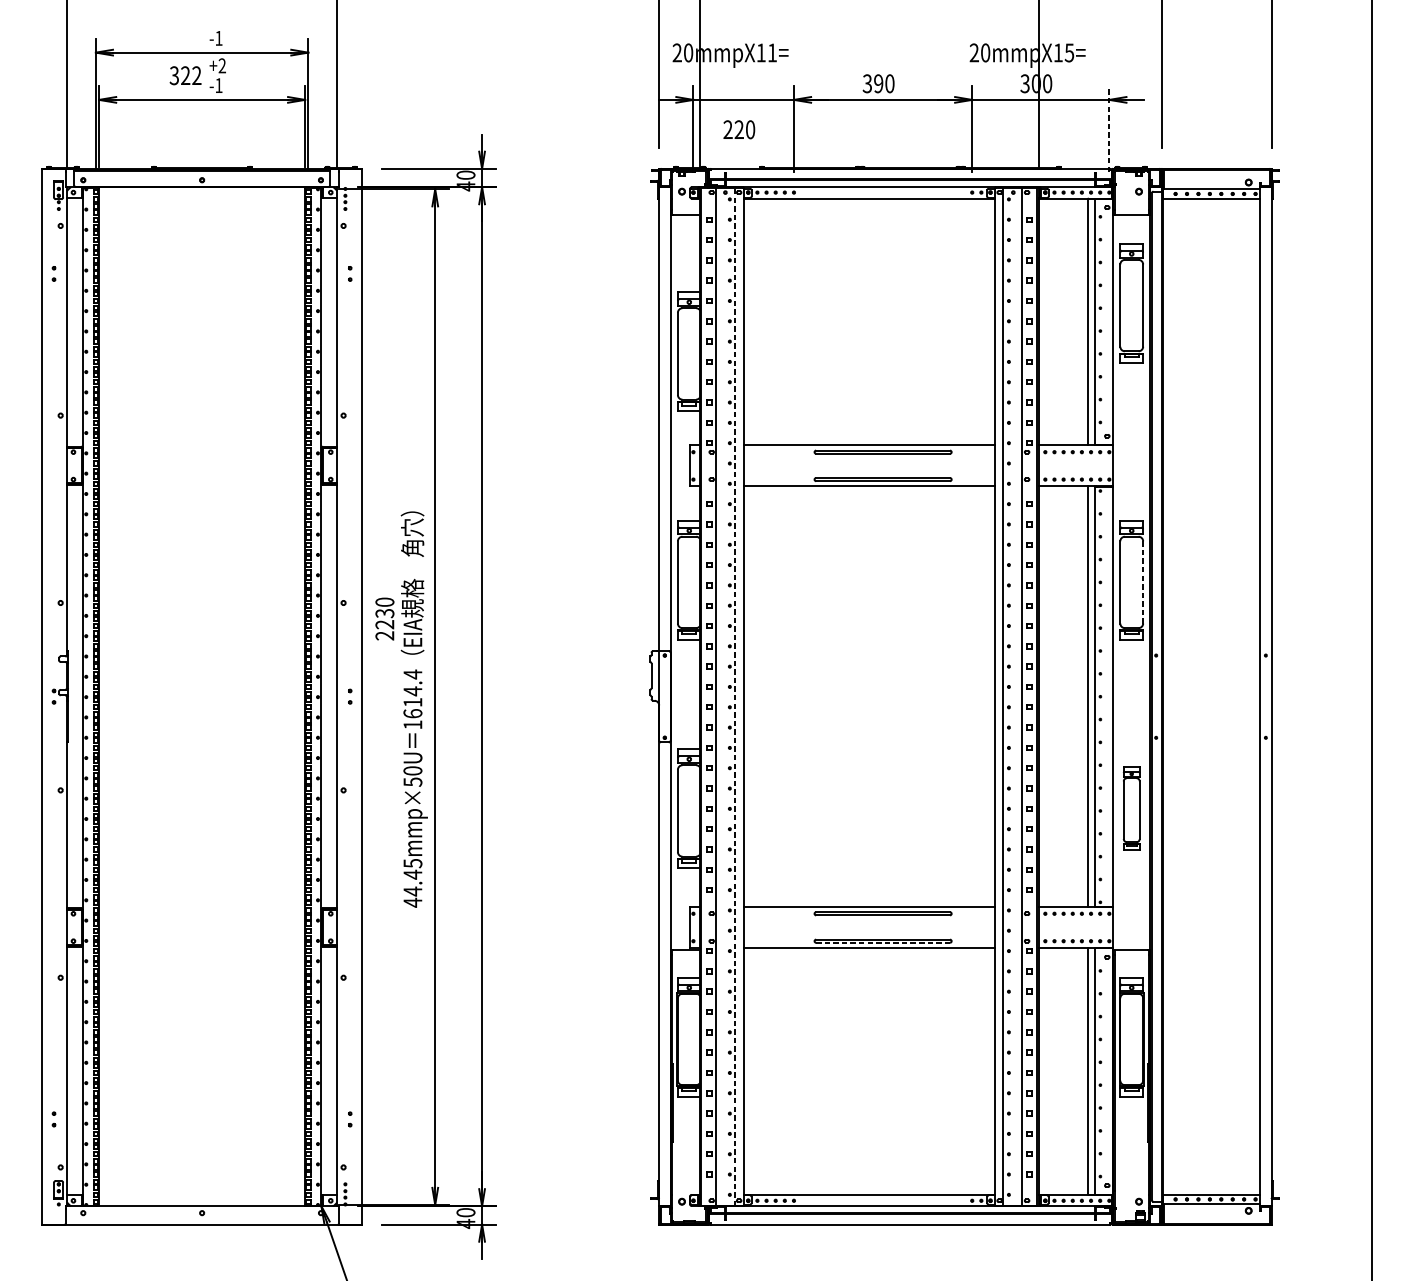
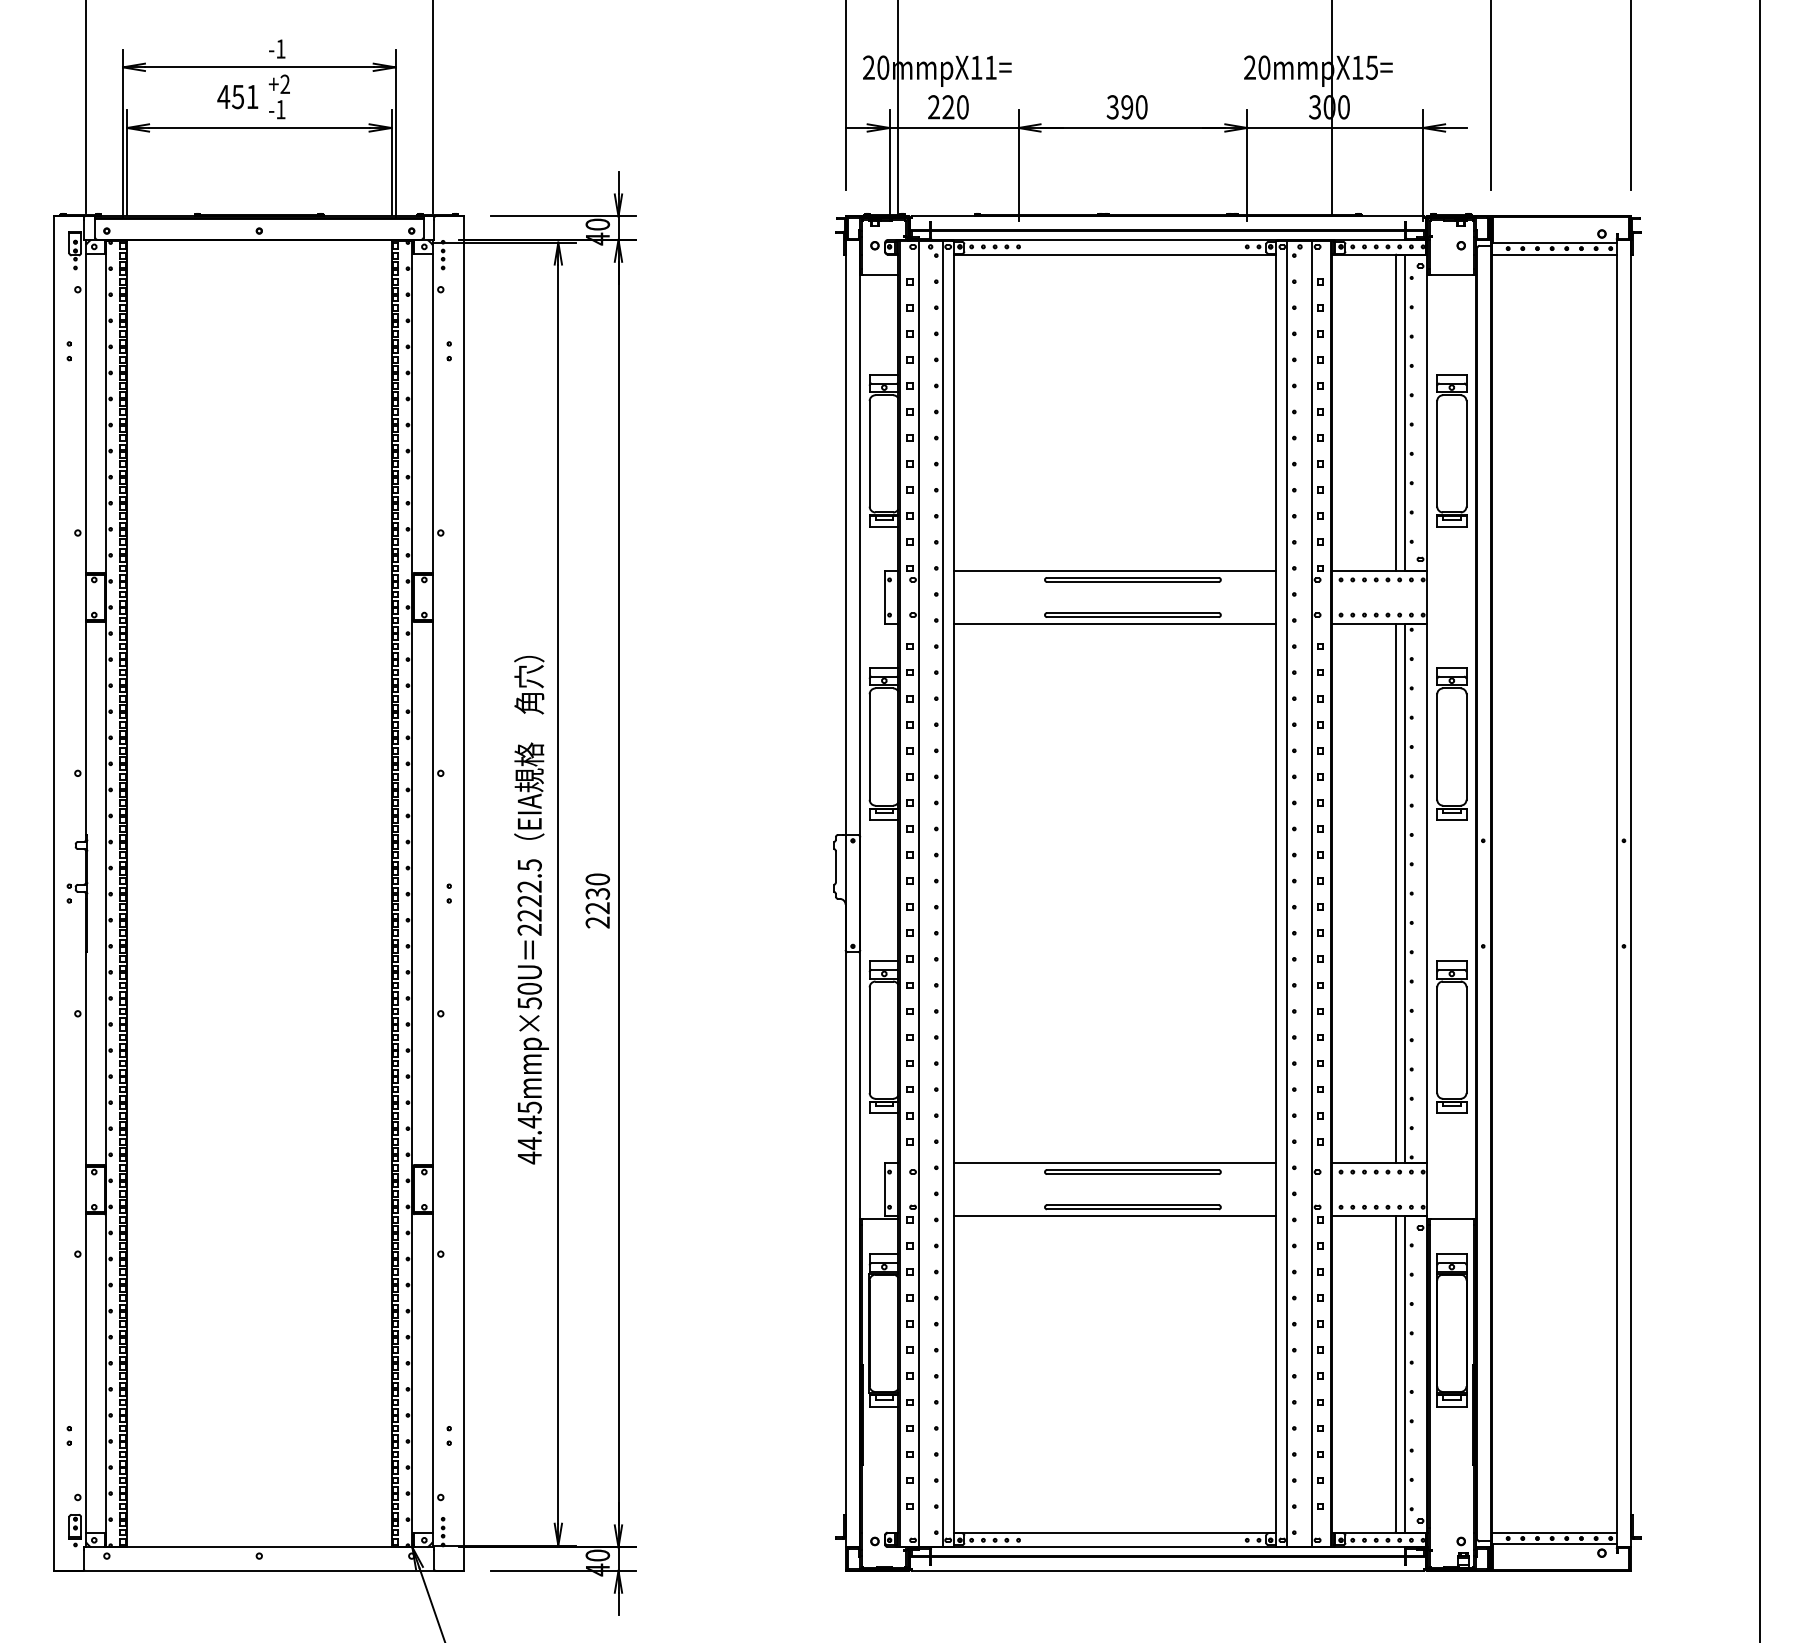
text: (185, 75) -> (237, 96), 322 -> 451
line: (1109, 128) -> (1423, 164), dashed -> solid
text: (739, 129) -> (948, 107), moved
part: (1131, 302) -> (1451, 450), moved
line: (1143, 582) -> (1466, 747), dashed -> solid
text: (384, 618) -> (597, 900), moved
line: (735, 696) -> (943, 893), dashed -> solid
text: (412, 698) -> (529, 896), 1614.4 -> 2222.5
part: (1131, 808) -> (1451, 1036), size x1.43
line: (882, 942) -> (1132, 1209), dashed -> solid

